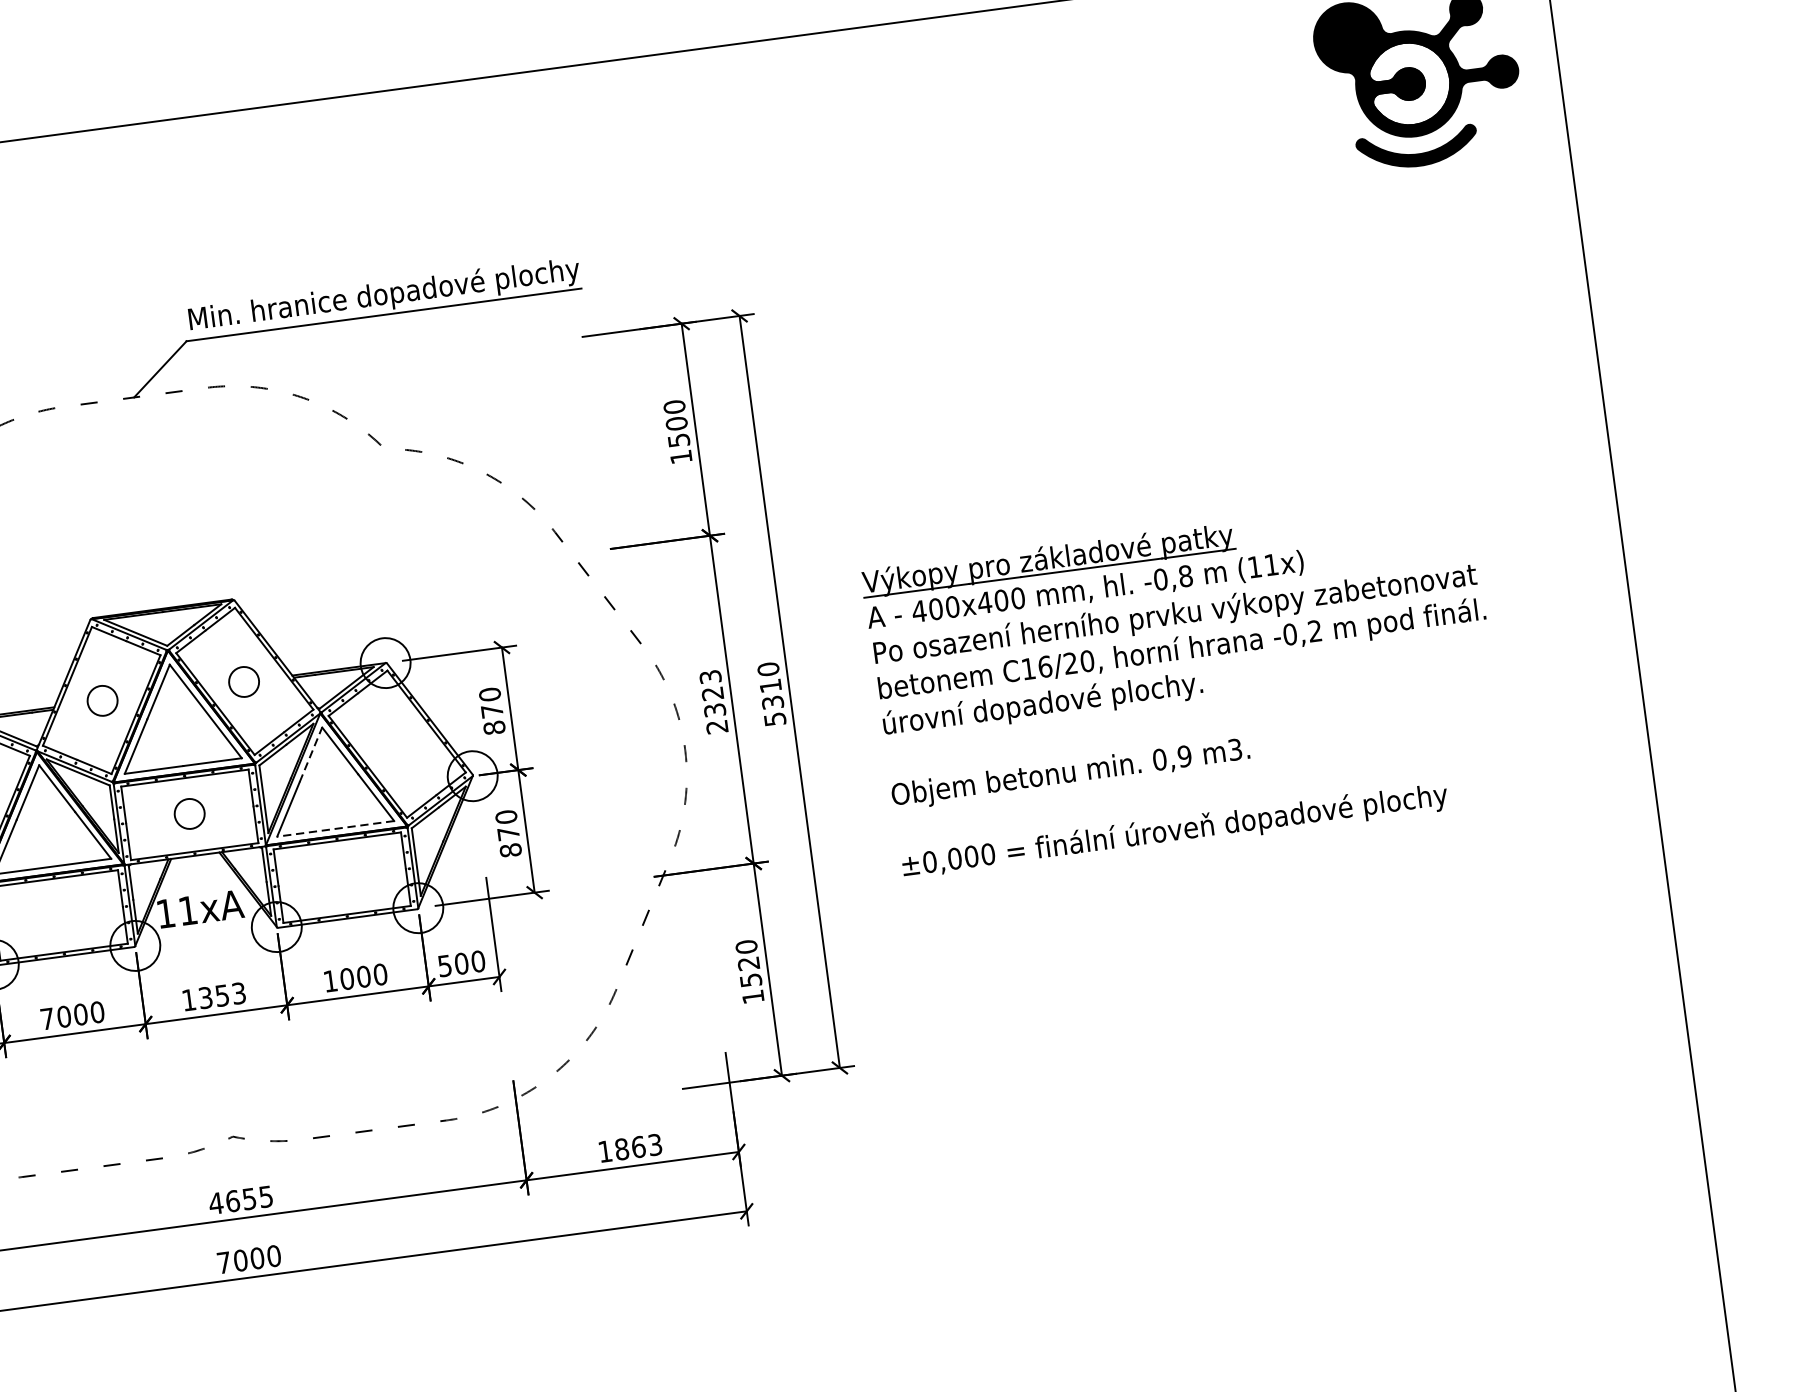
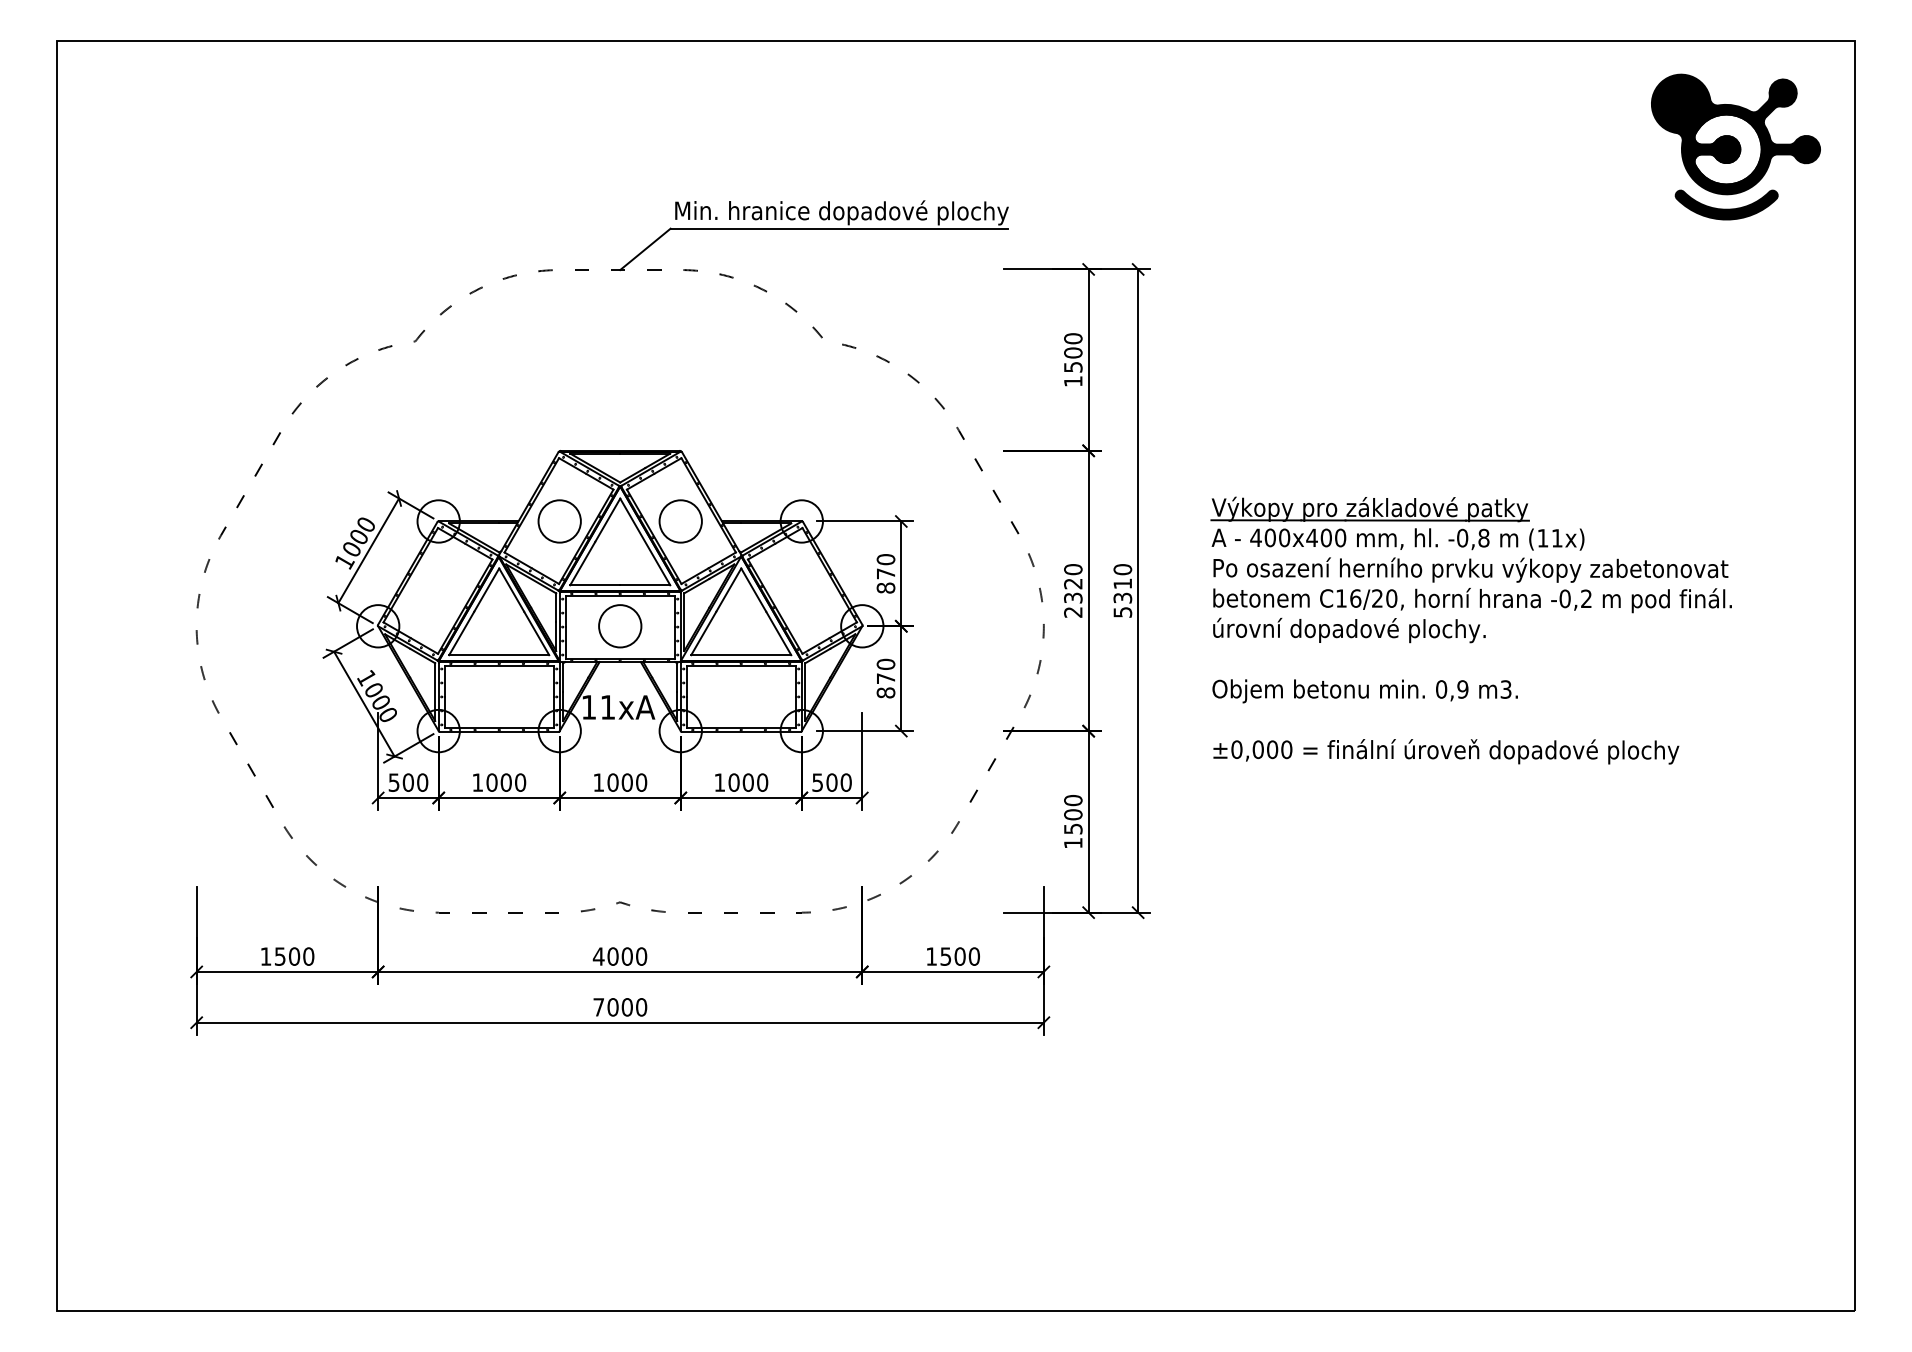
text: (710, 676) -> (1073, 569), 2323 -> 2320
circle: (243, 682) -> (680, 521), size x1.67
circle: (102, 700) -> (559, 521), size x1.67
line: (311, 753) -> (729, 589), dashed -> solid
circle: (190, 814) -> (620, 626), size x1.67
line: (334, 829) -> (740, 655), dashed -> solid
text: (748, 963) -> (1073, 814), 1520 -> 1500
text: (222, 995) -> (627, 782), 1353 -> 1000
text: (47, 1018) -> (477, 782), 7000 -> 1000
text: (637, 1147) -> (959, 956), 1863 -> 1500
text: (249, 1198) -> (627, 956), 4655 -> 4000

